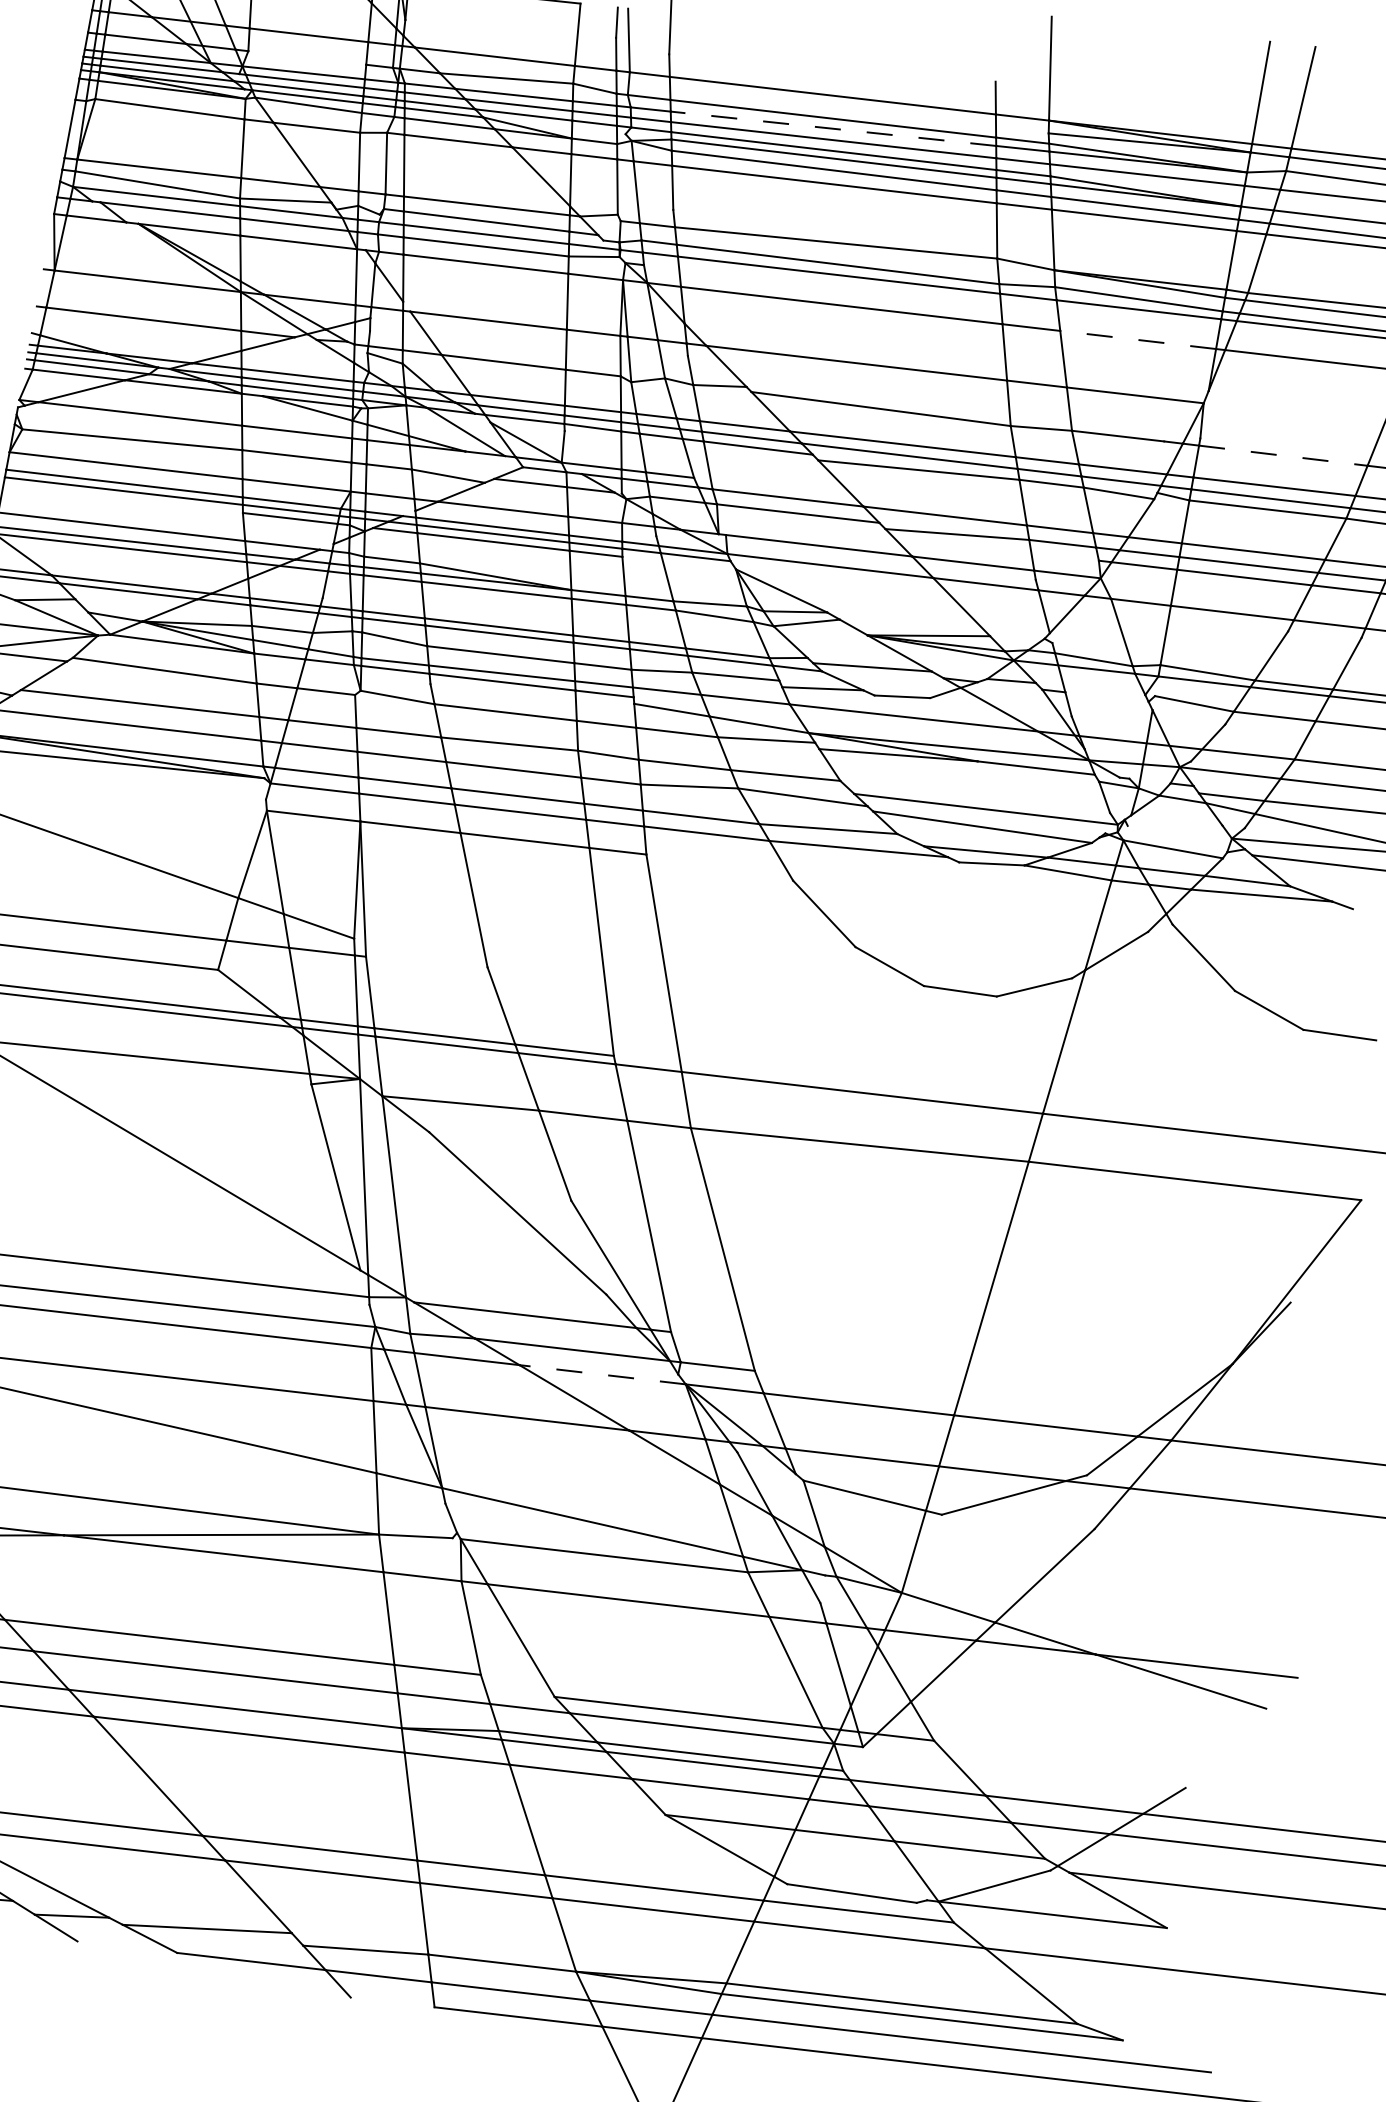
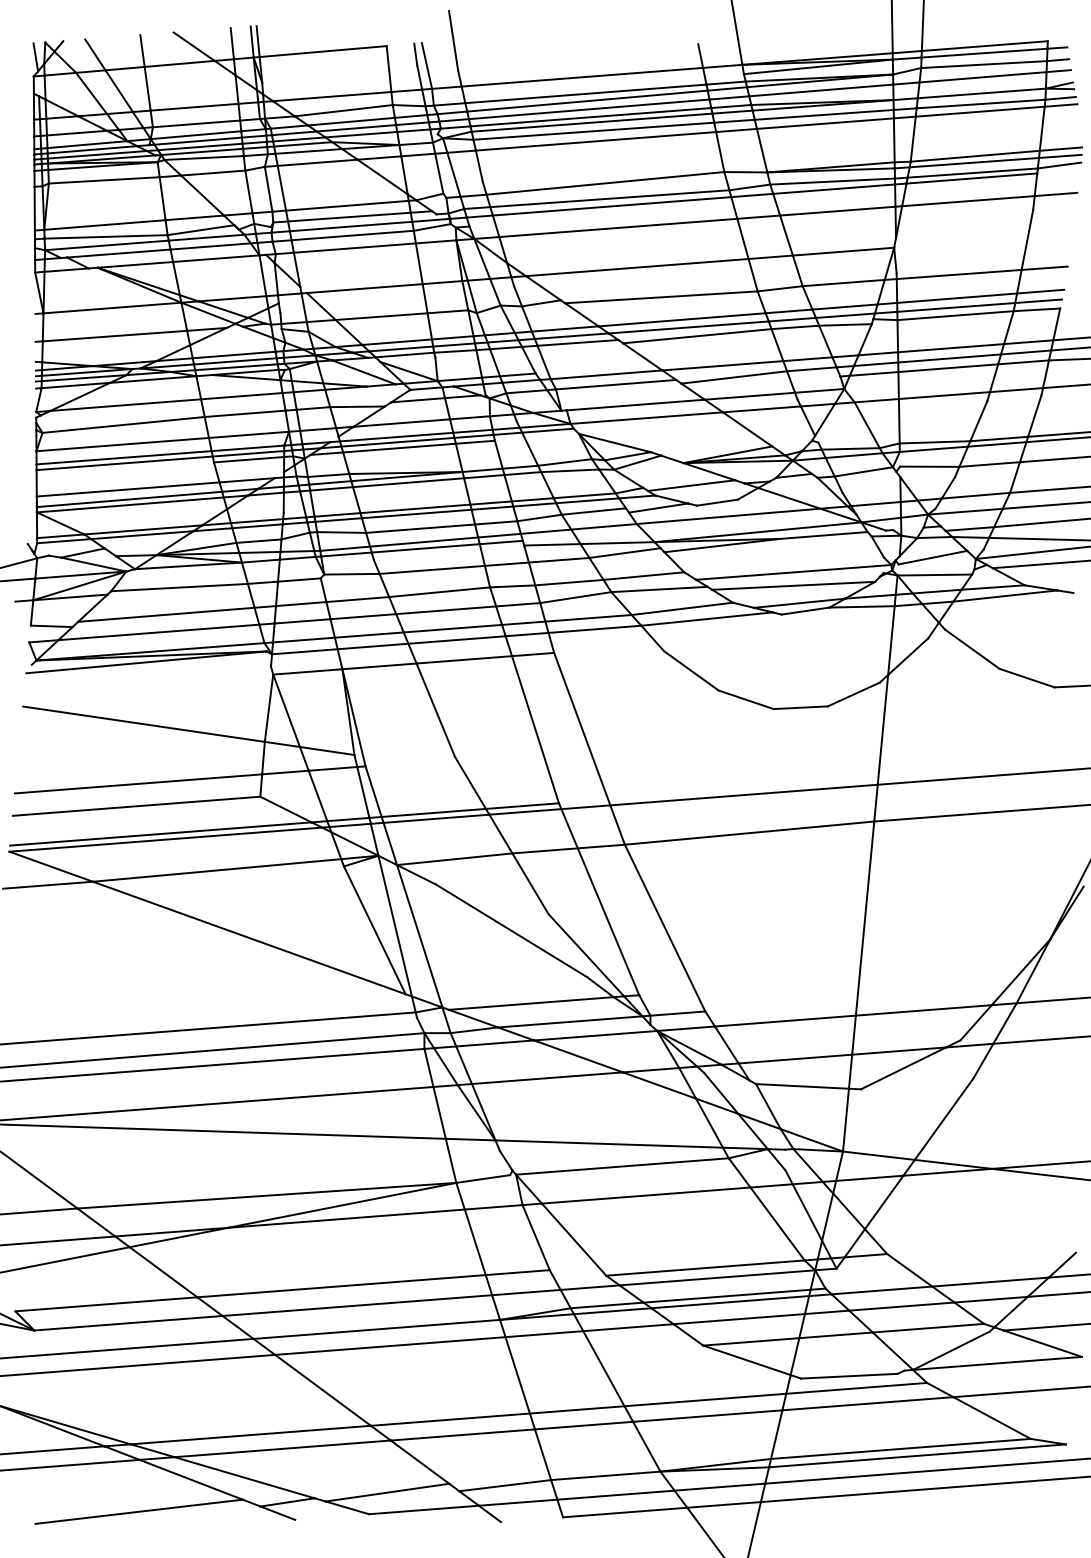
line: (307, 57) -> (196, 123), added
line: (833, 129) -> (587, 101), dashed -> solid
line: (1137, 340) -> (837, 211), dashed -> solid
line: (1283, 455) -> (959, 274), dashed -> solid
line: (1105, 693) -> (863, 471), added
line: (1174, 825) -> (932, 557), added
line: (602, 1374) -> (595, 1035), dashed -> solid

